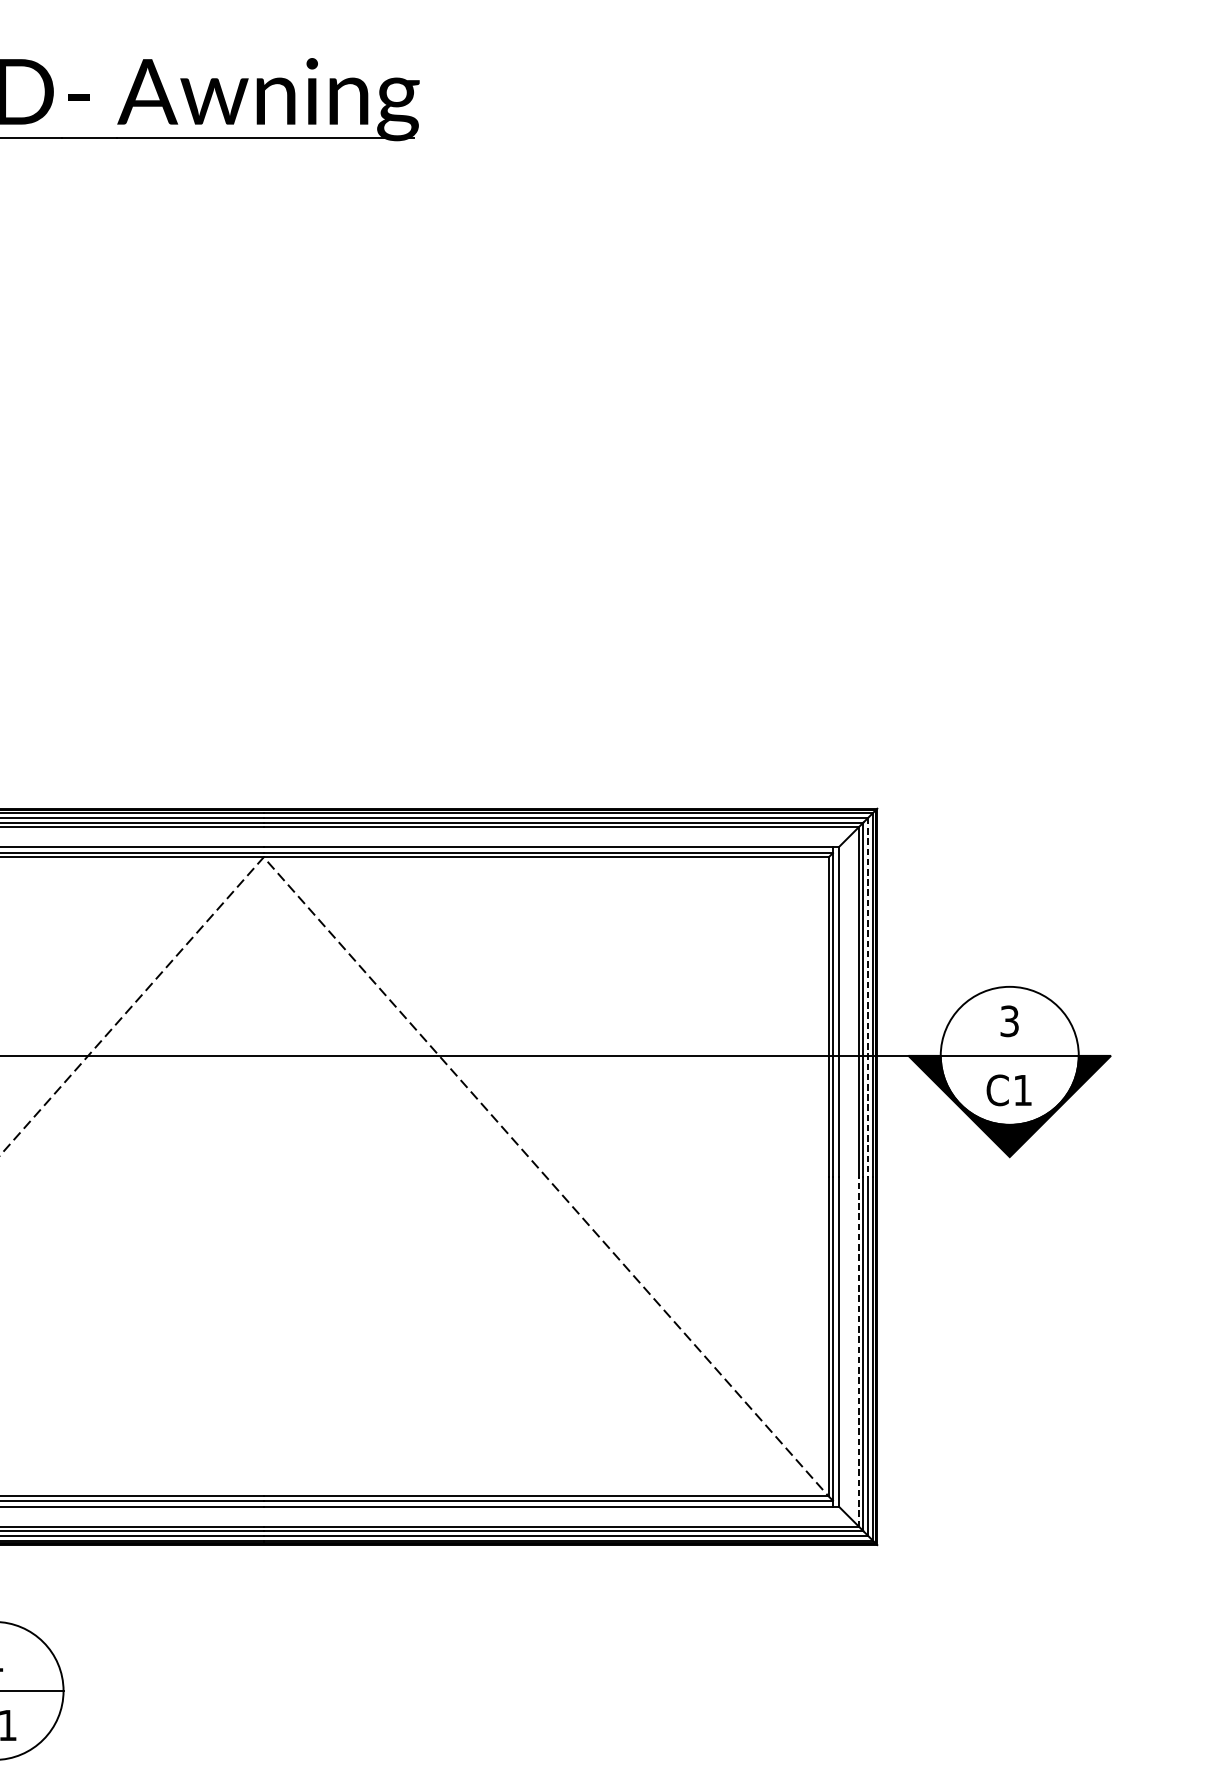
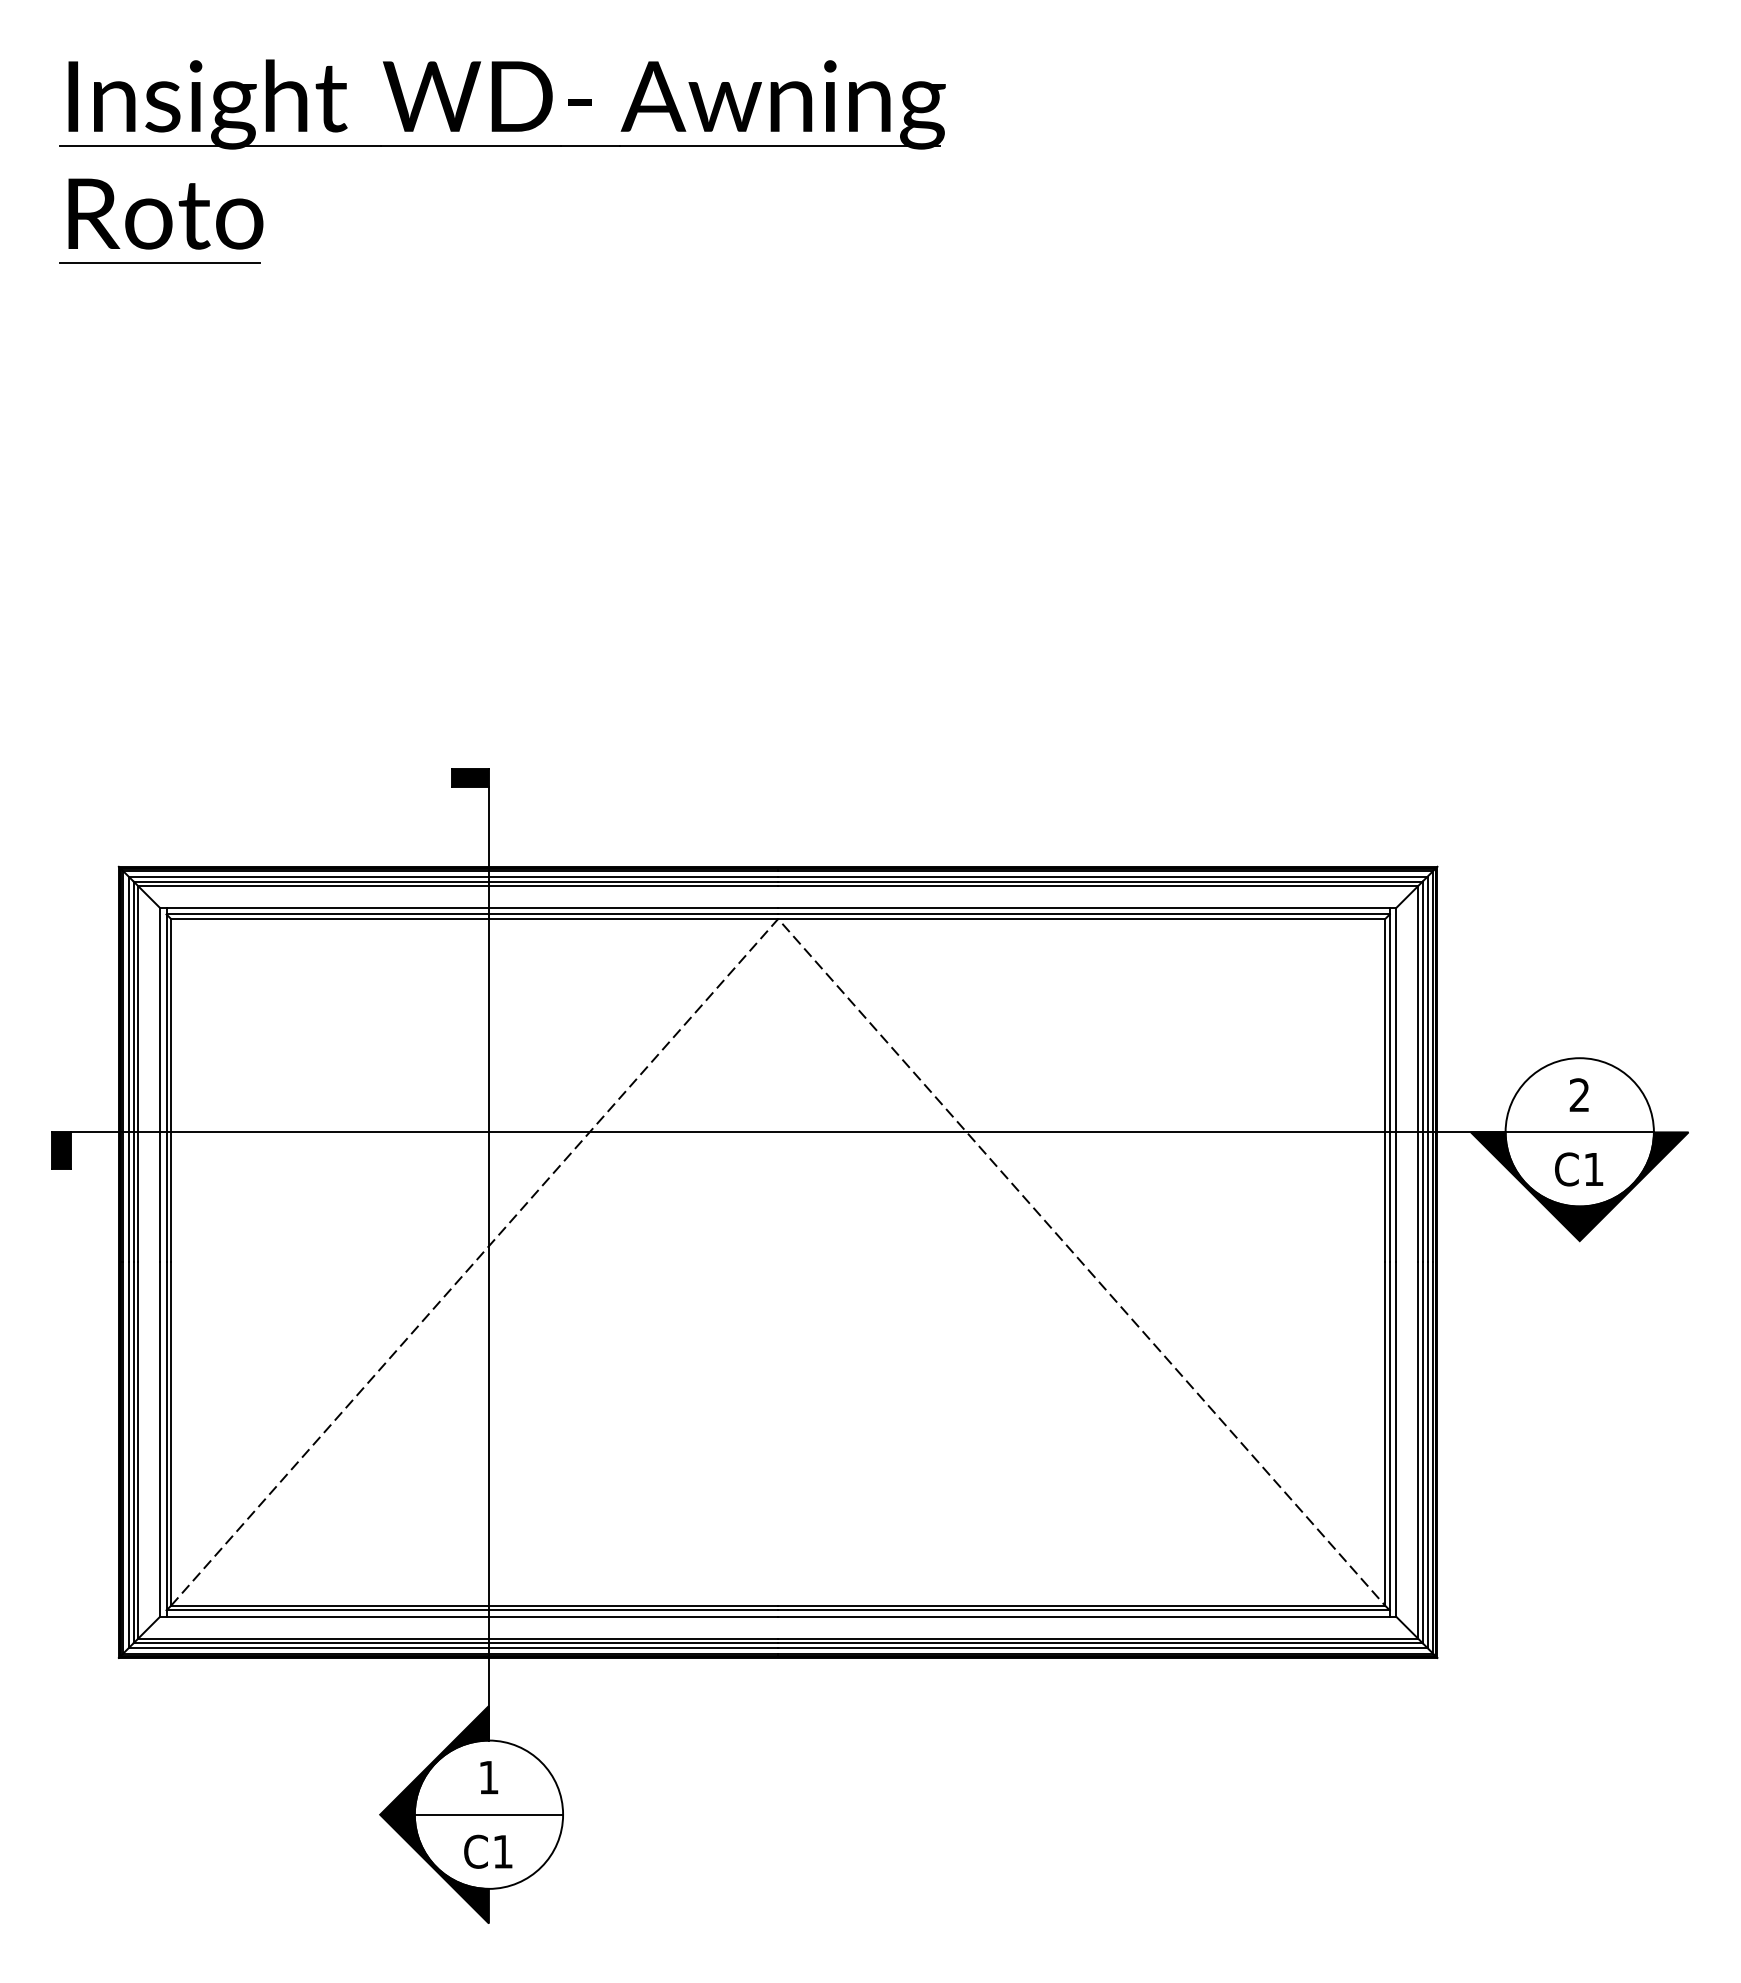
line: (868, 997) -> (1427, 1069), dashed -> solid
text: (1009, 1021) -> (1579, 1095), 3 -> 2
line: (859, 1351) -> (1418, 1450), dashed -> solid

